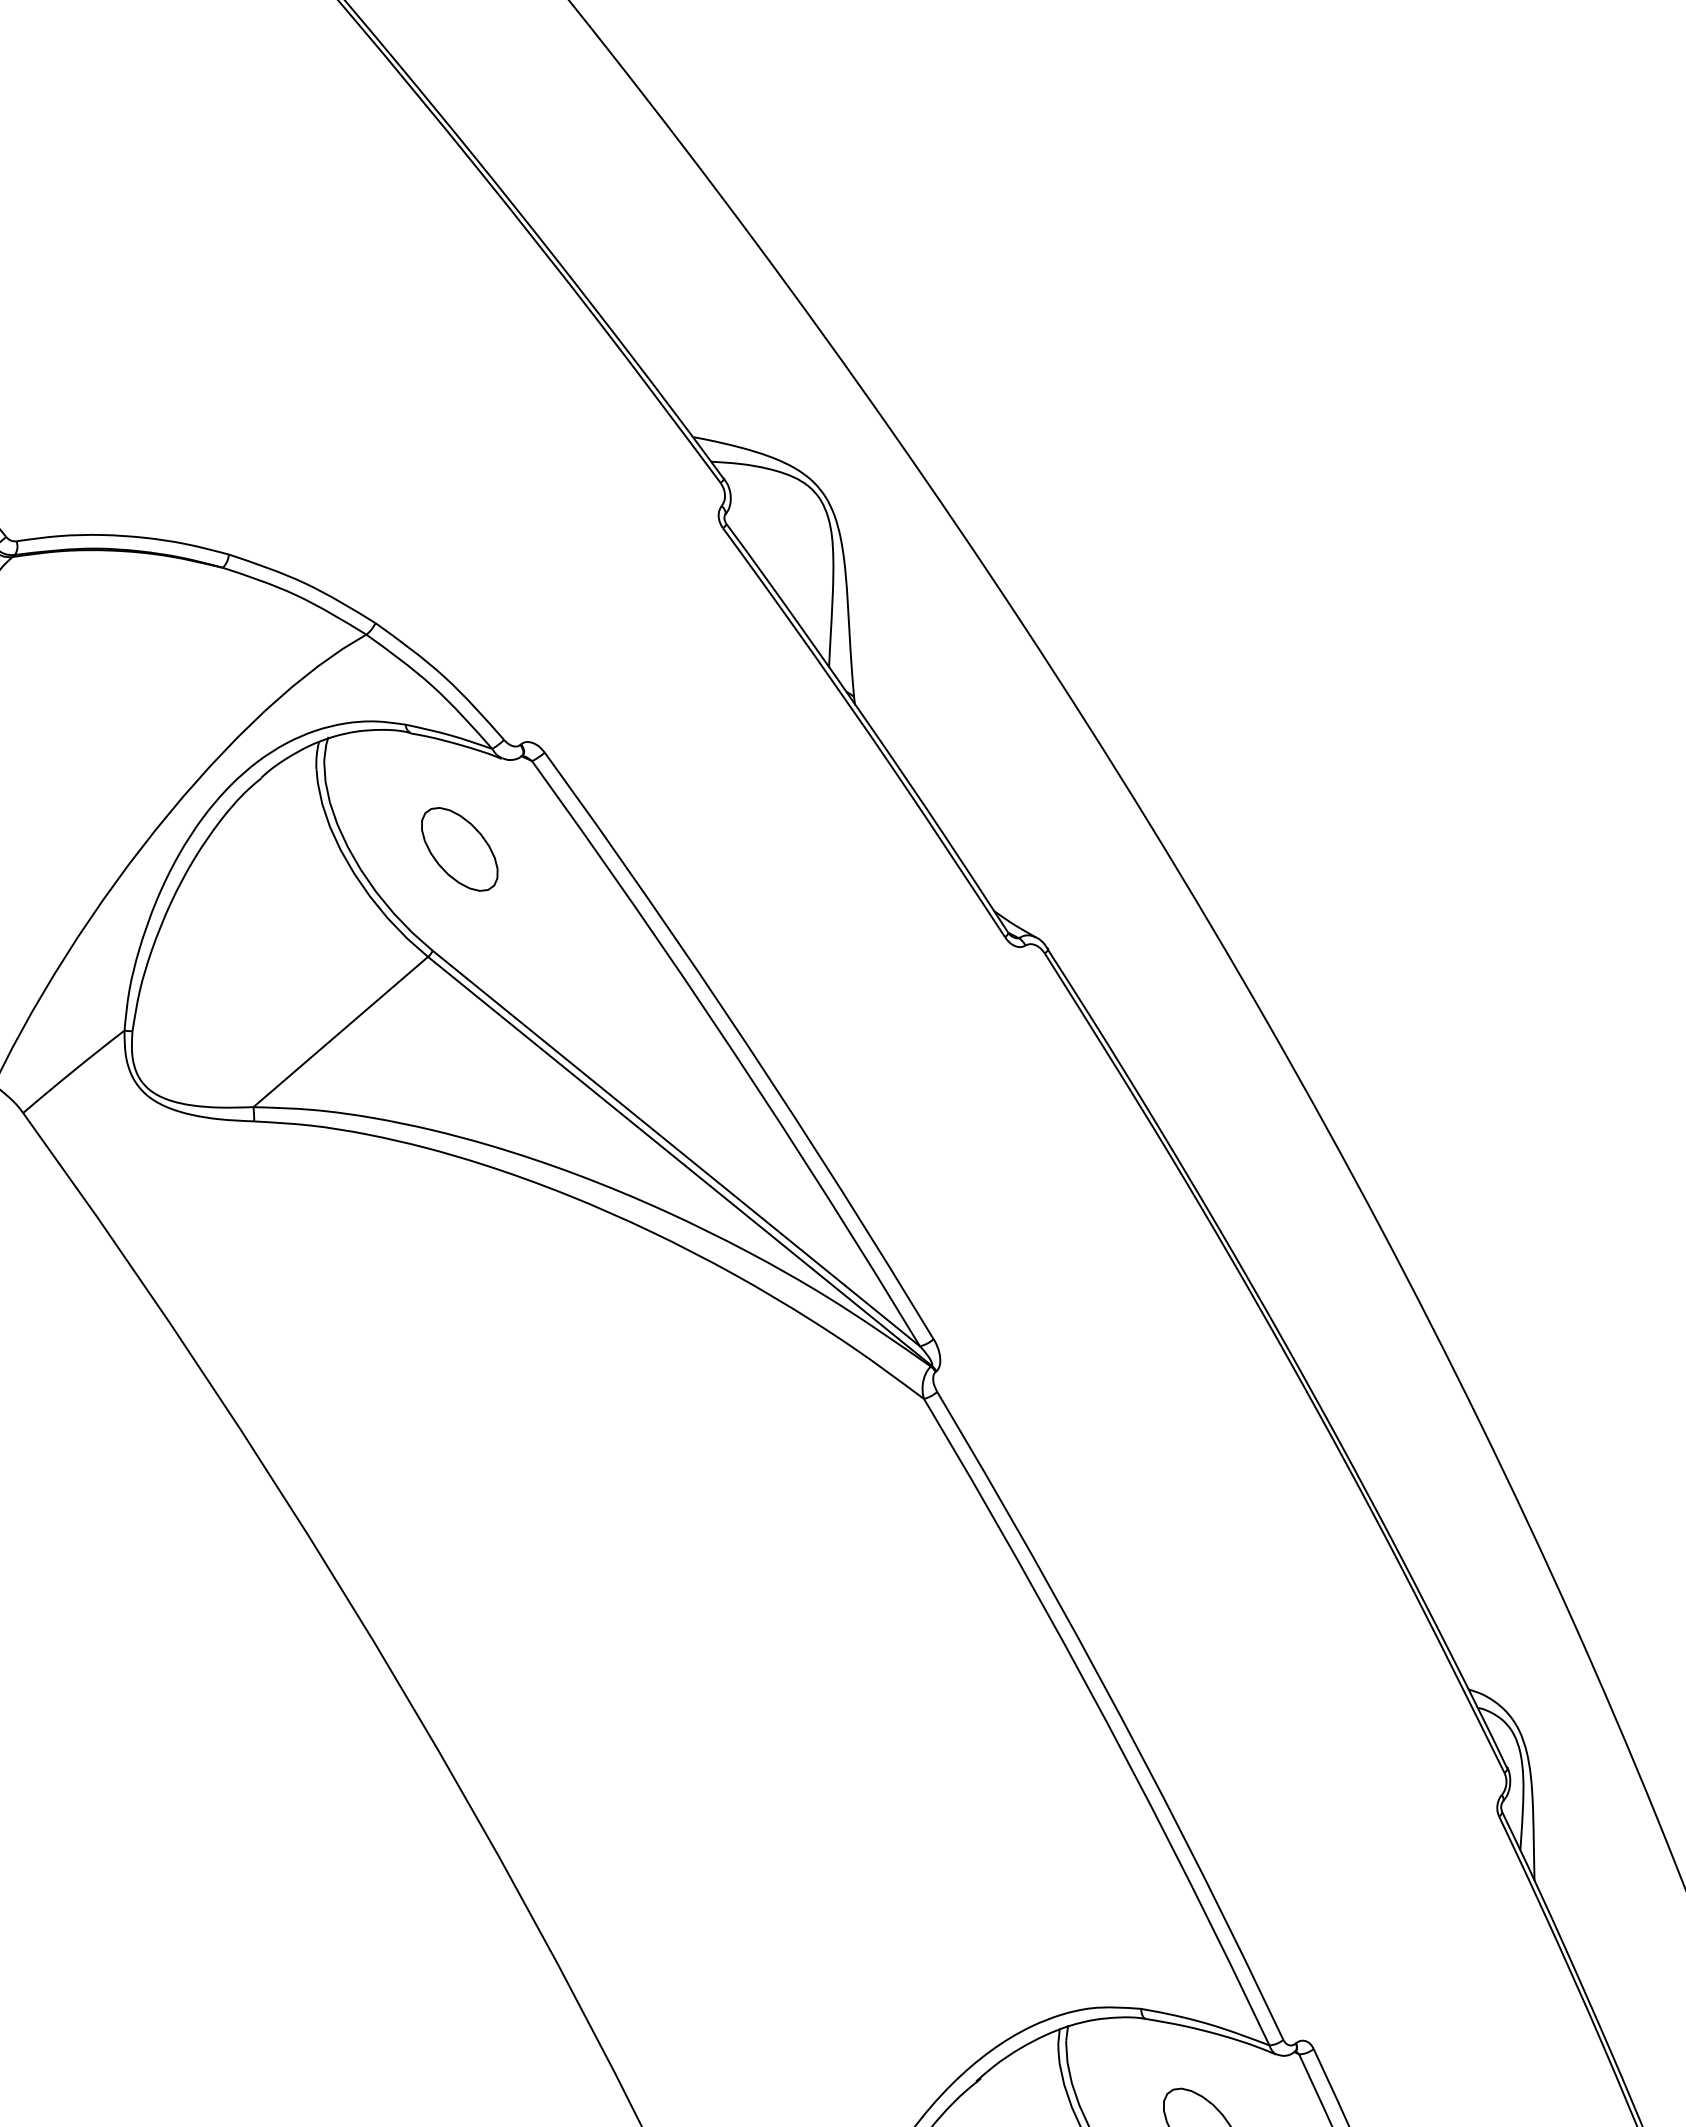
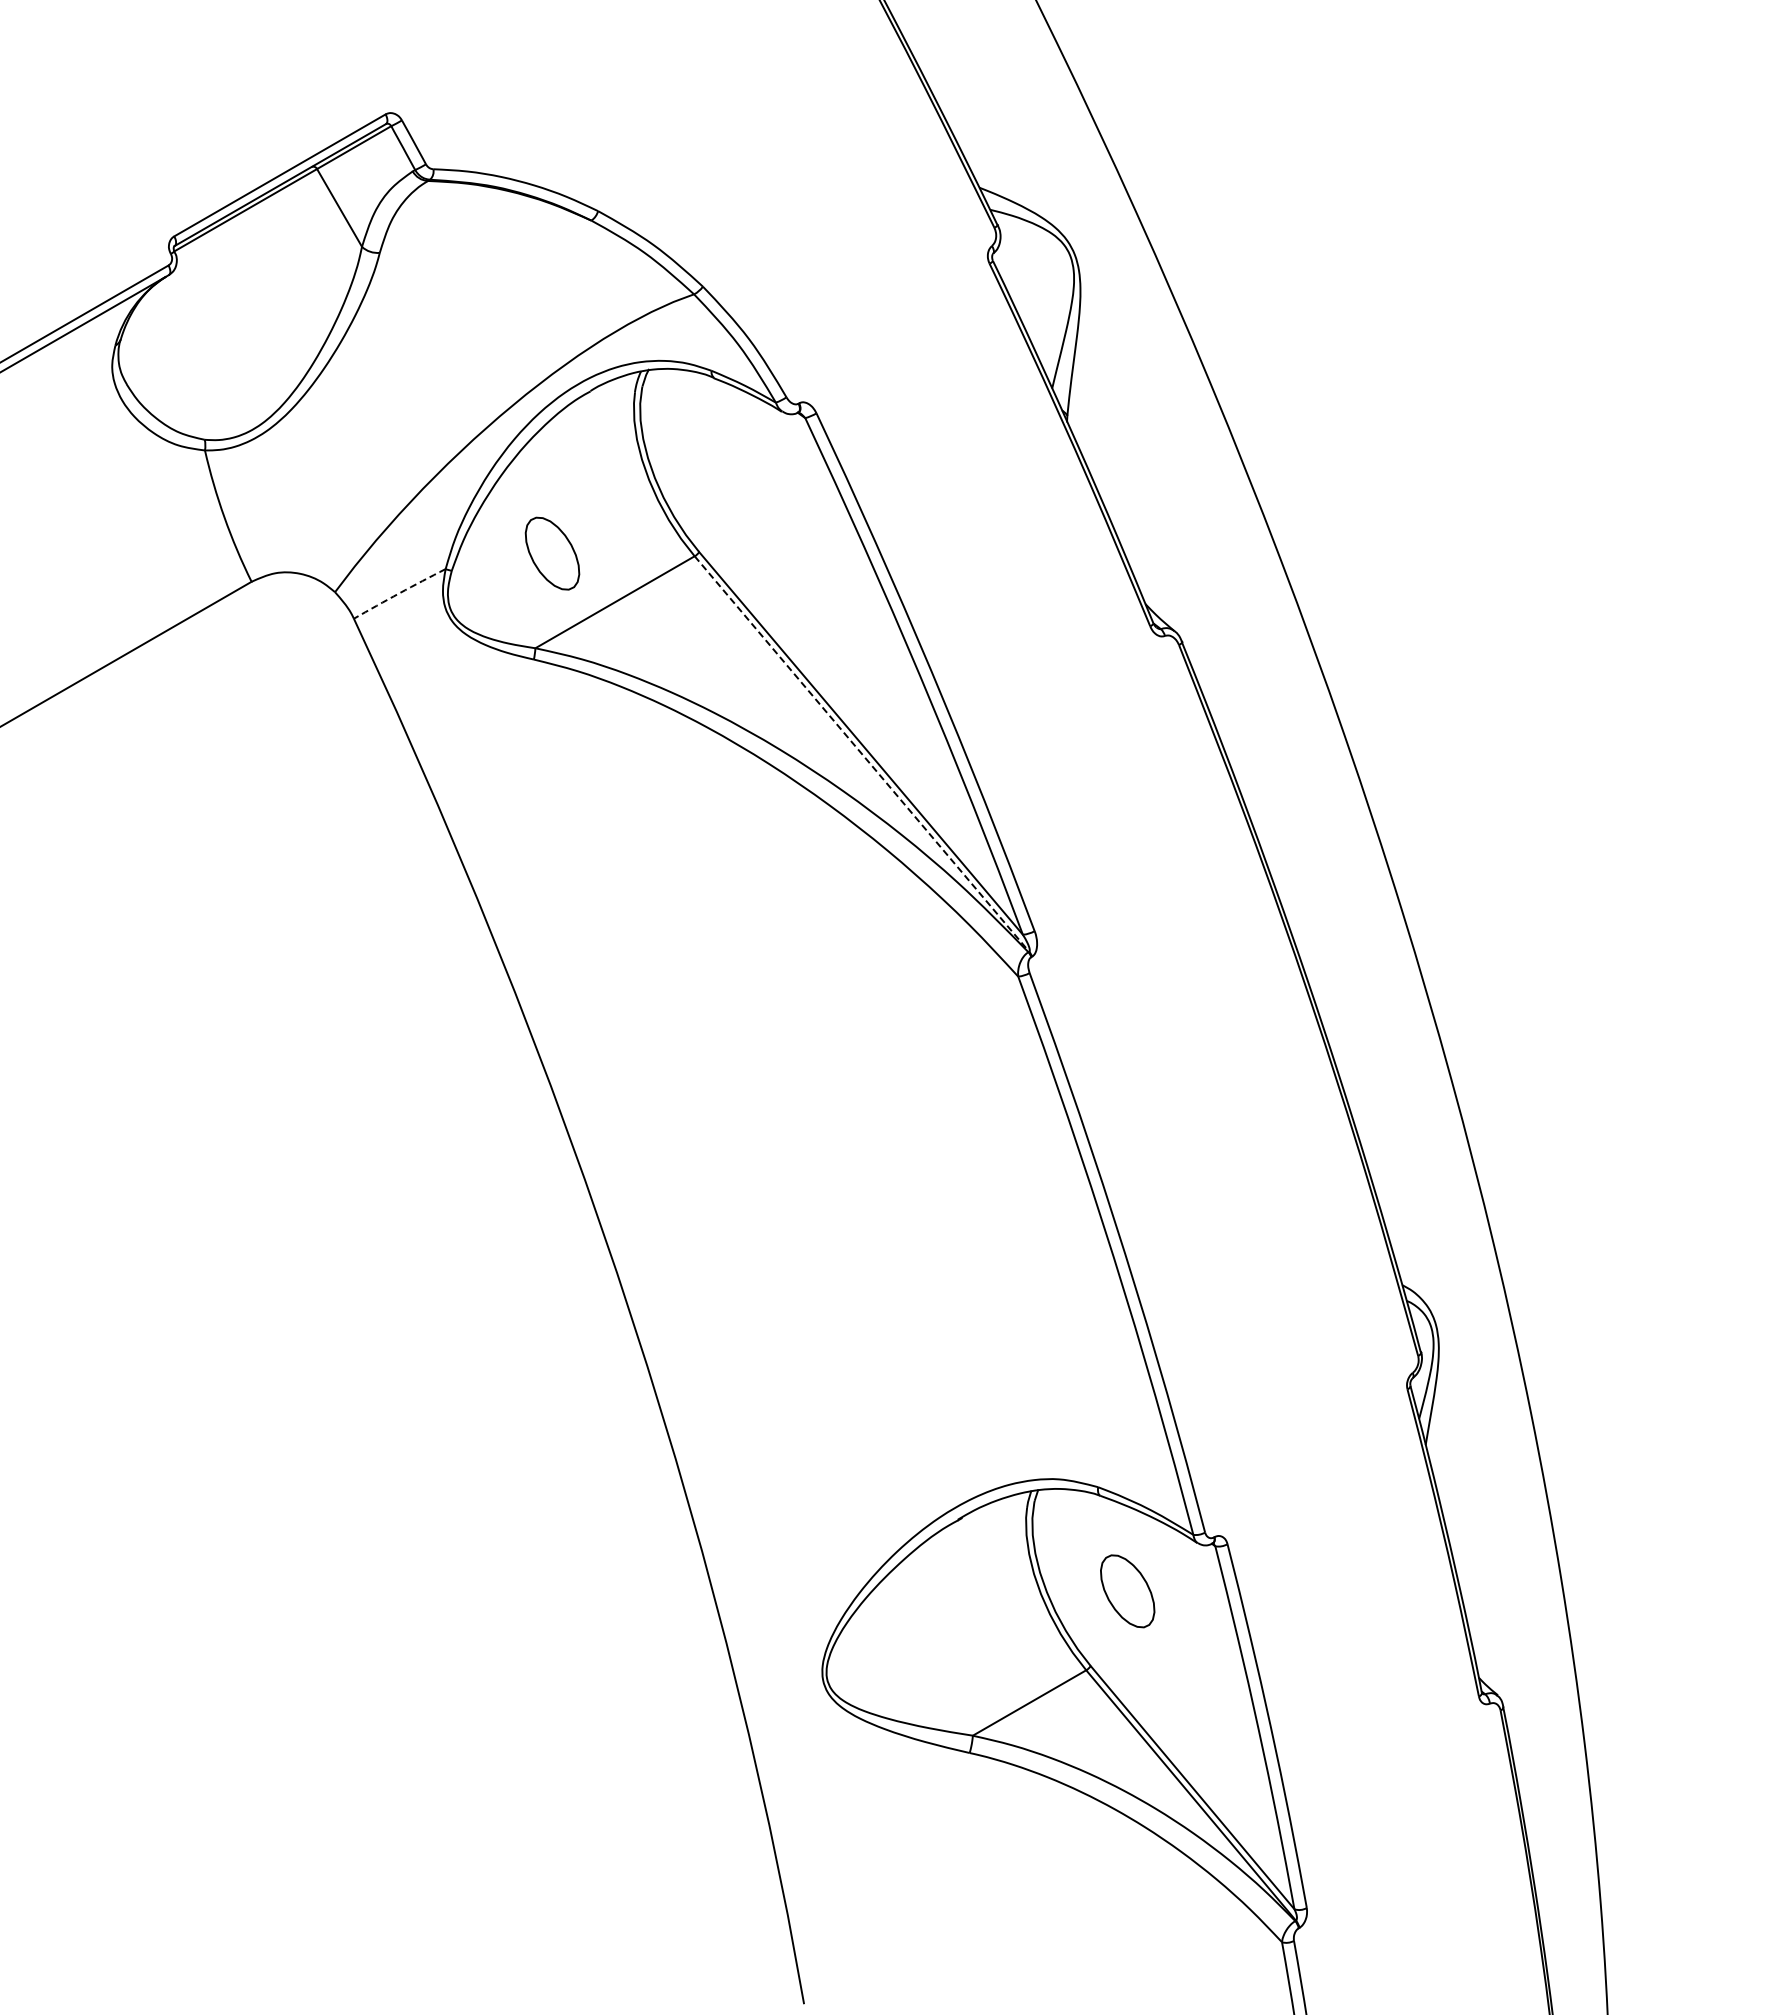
part: (459, 849) -> (552, 553), moved
arc: (73, 1071) -> (399, 593), solid -> dashed
line: (679, 1162) -> (861, 754), solid -> dashed

